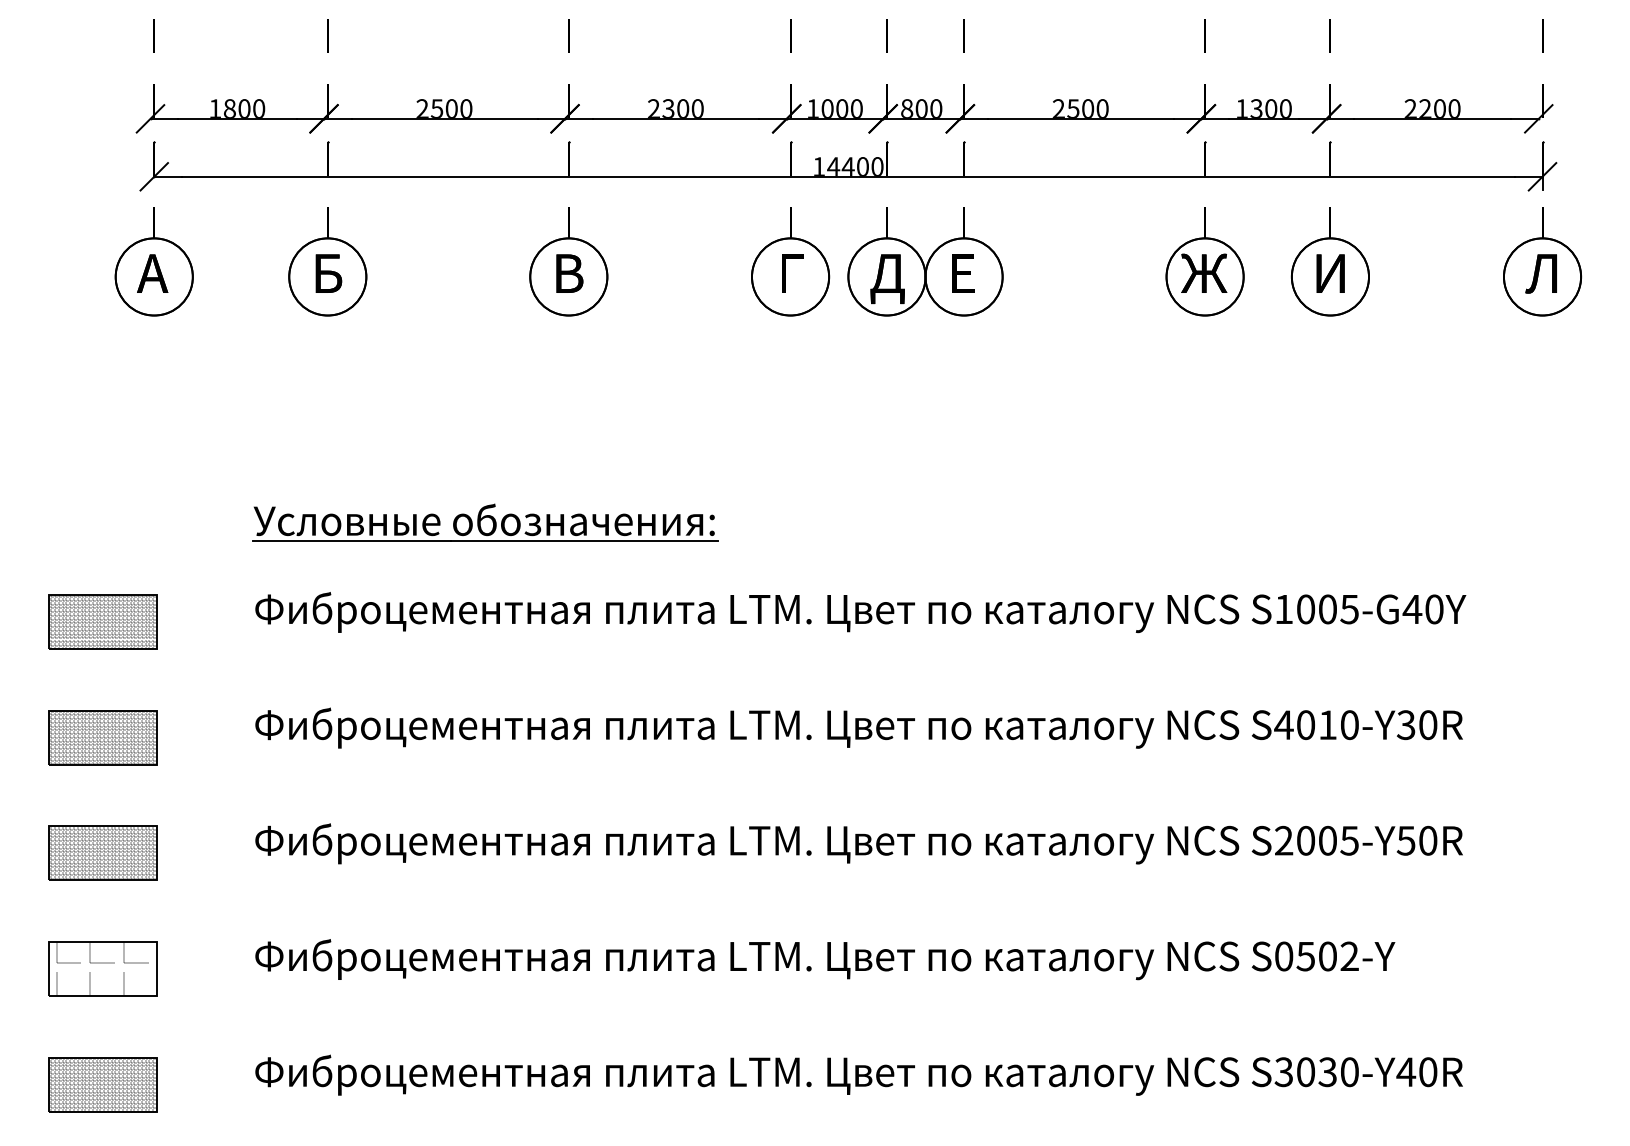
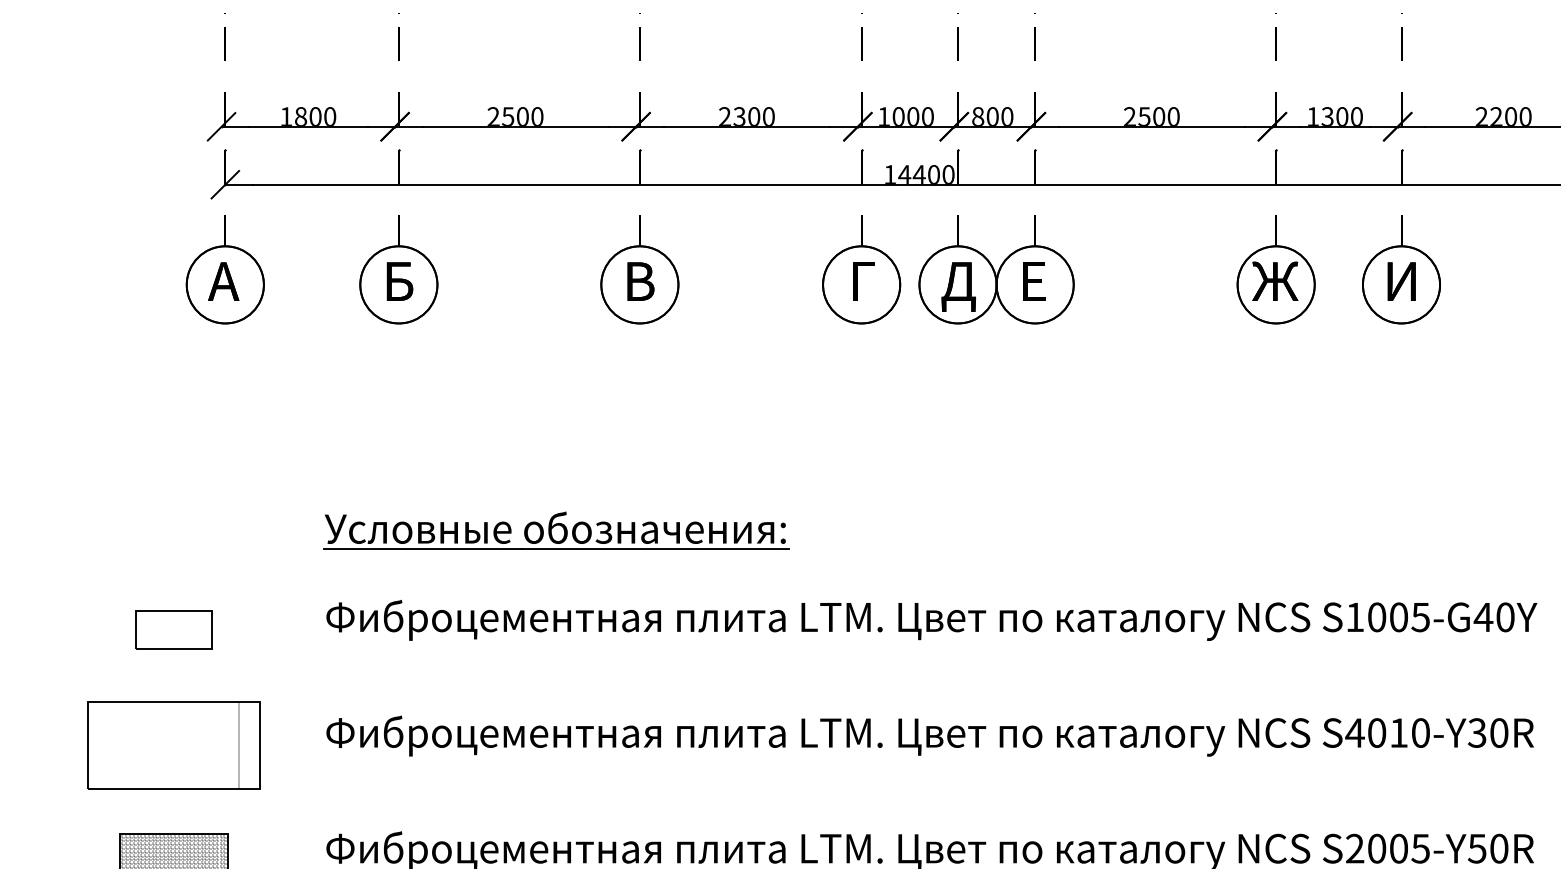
part: (102, 621) -> (173, 629), size x0.7
part: (102, 737) -> (173, 745), size x1.6

